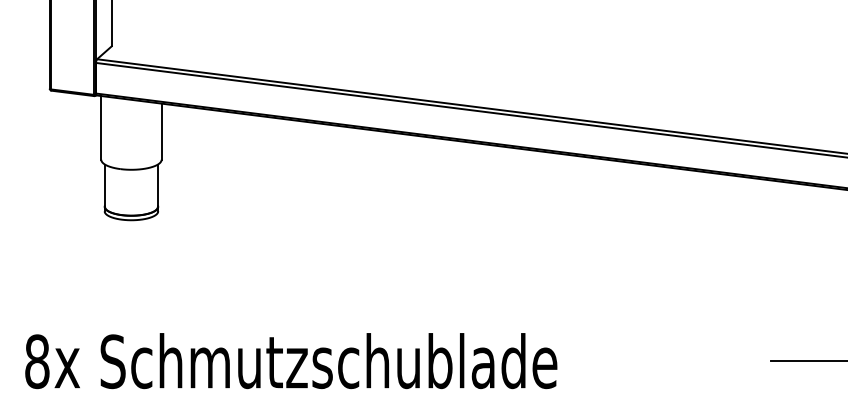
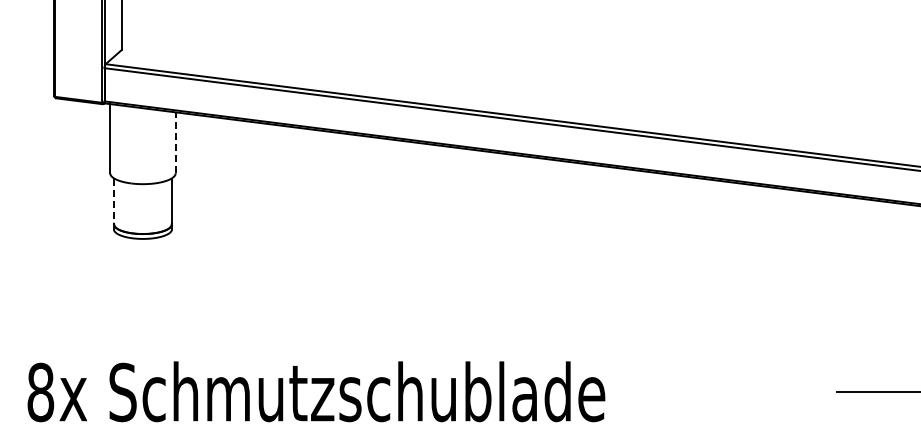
line: (161, 131) -> (175, 142), solid -> dashed
line: (105, 185) -> (114, 201), solid -> dashed

